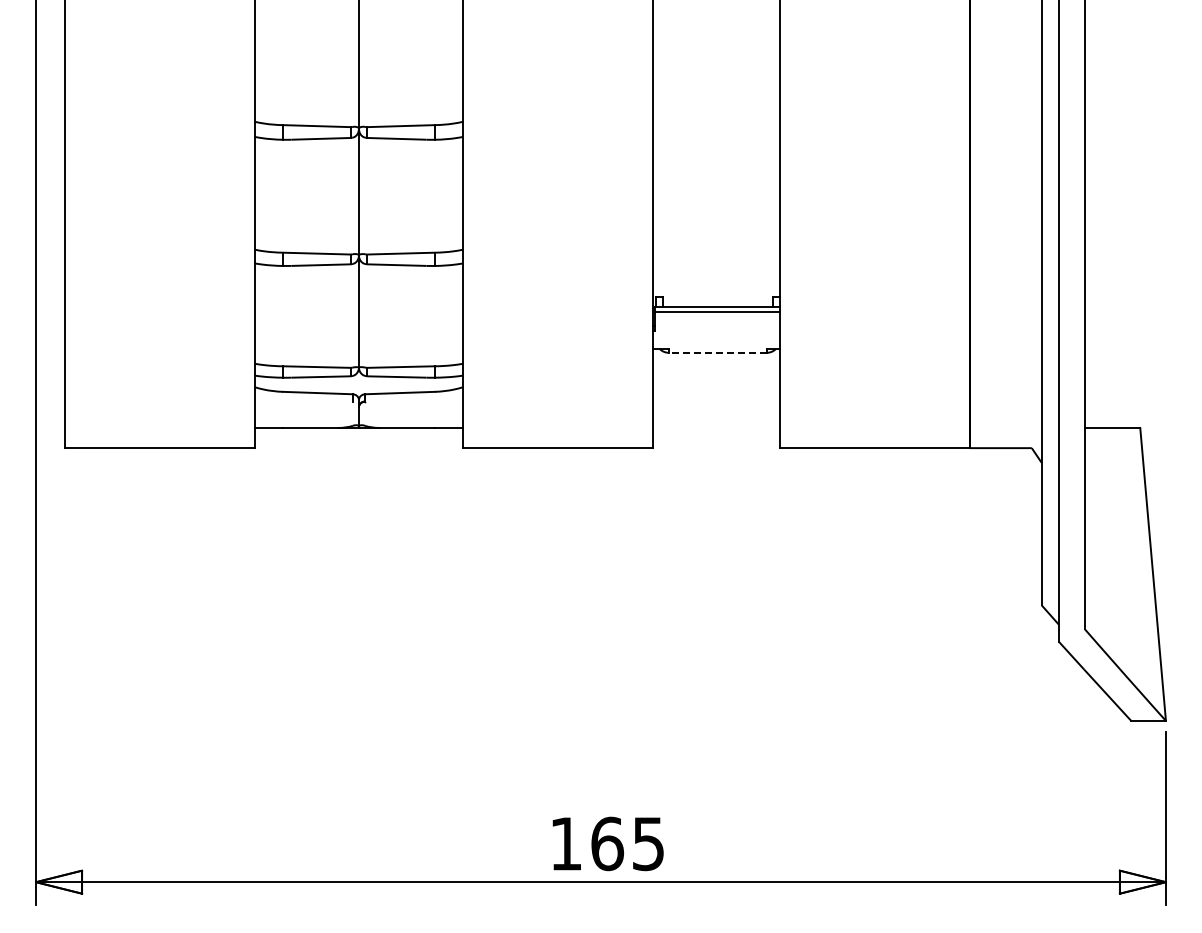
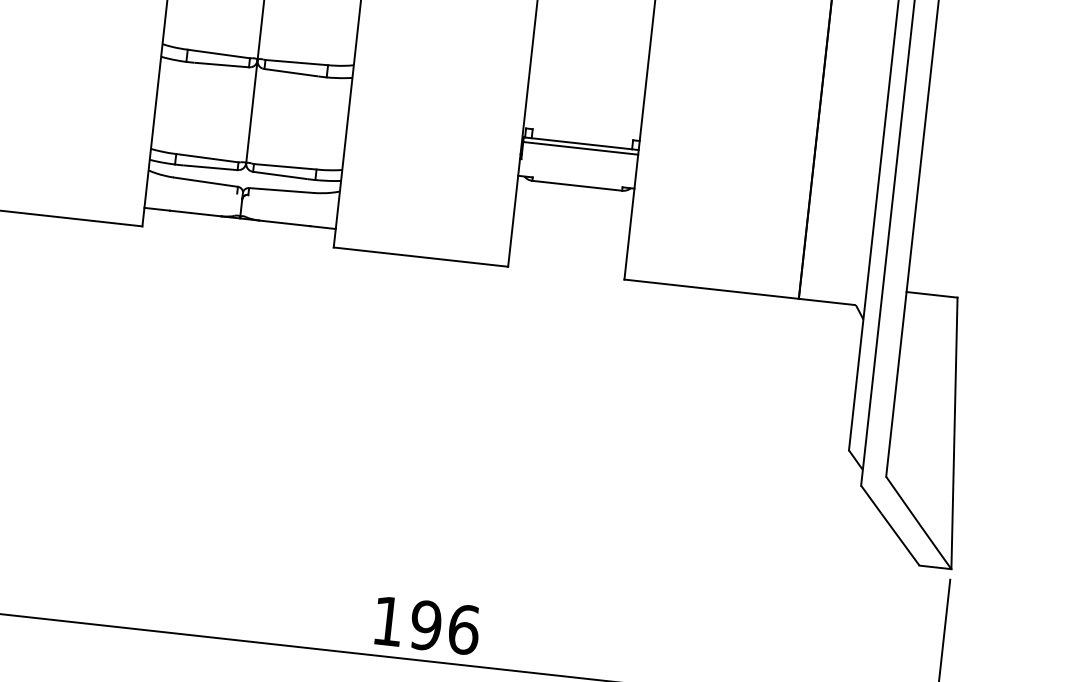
line: (717, 352) -> (576, 185), dashed -> solid
text: (628, 843) -> (445, 627), 165 -> 196

